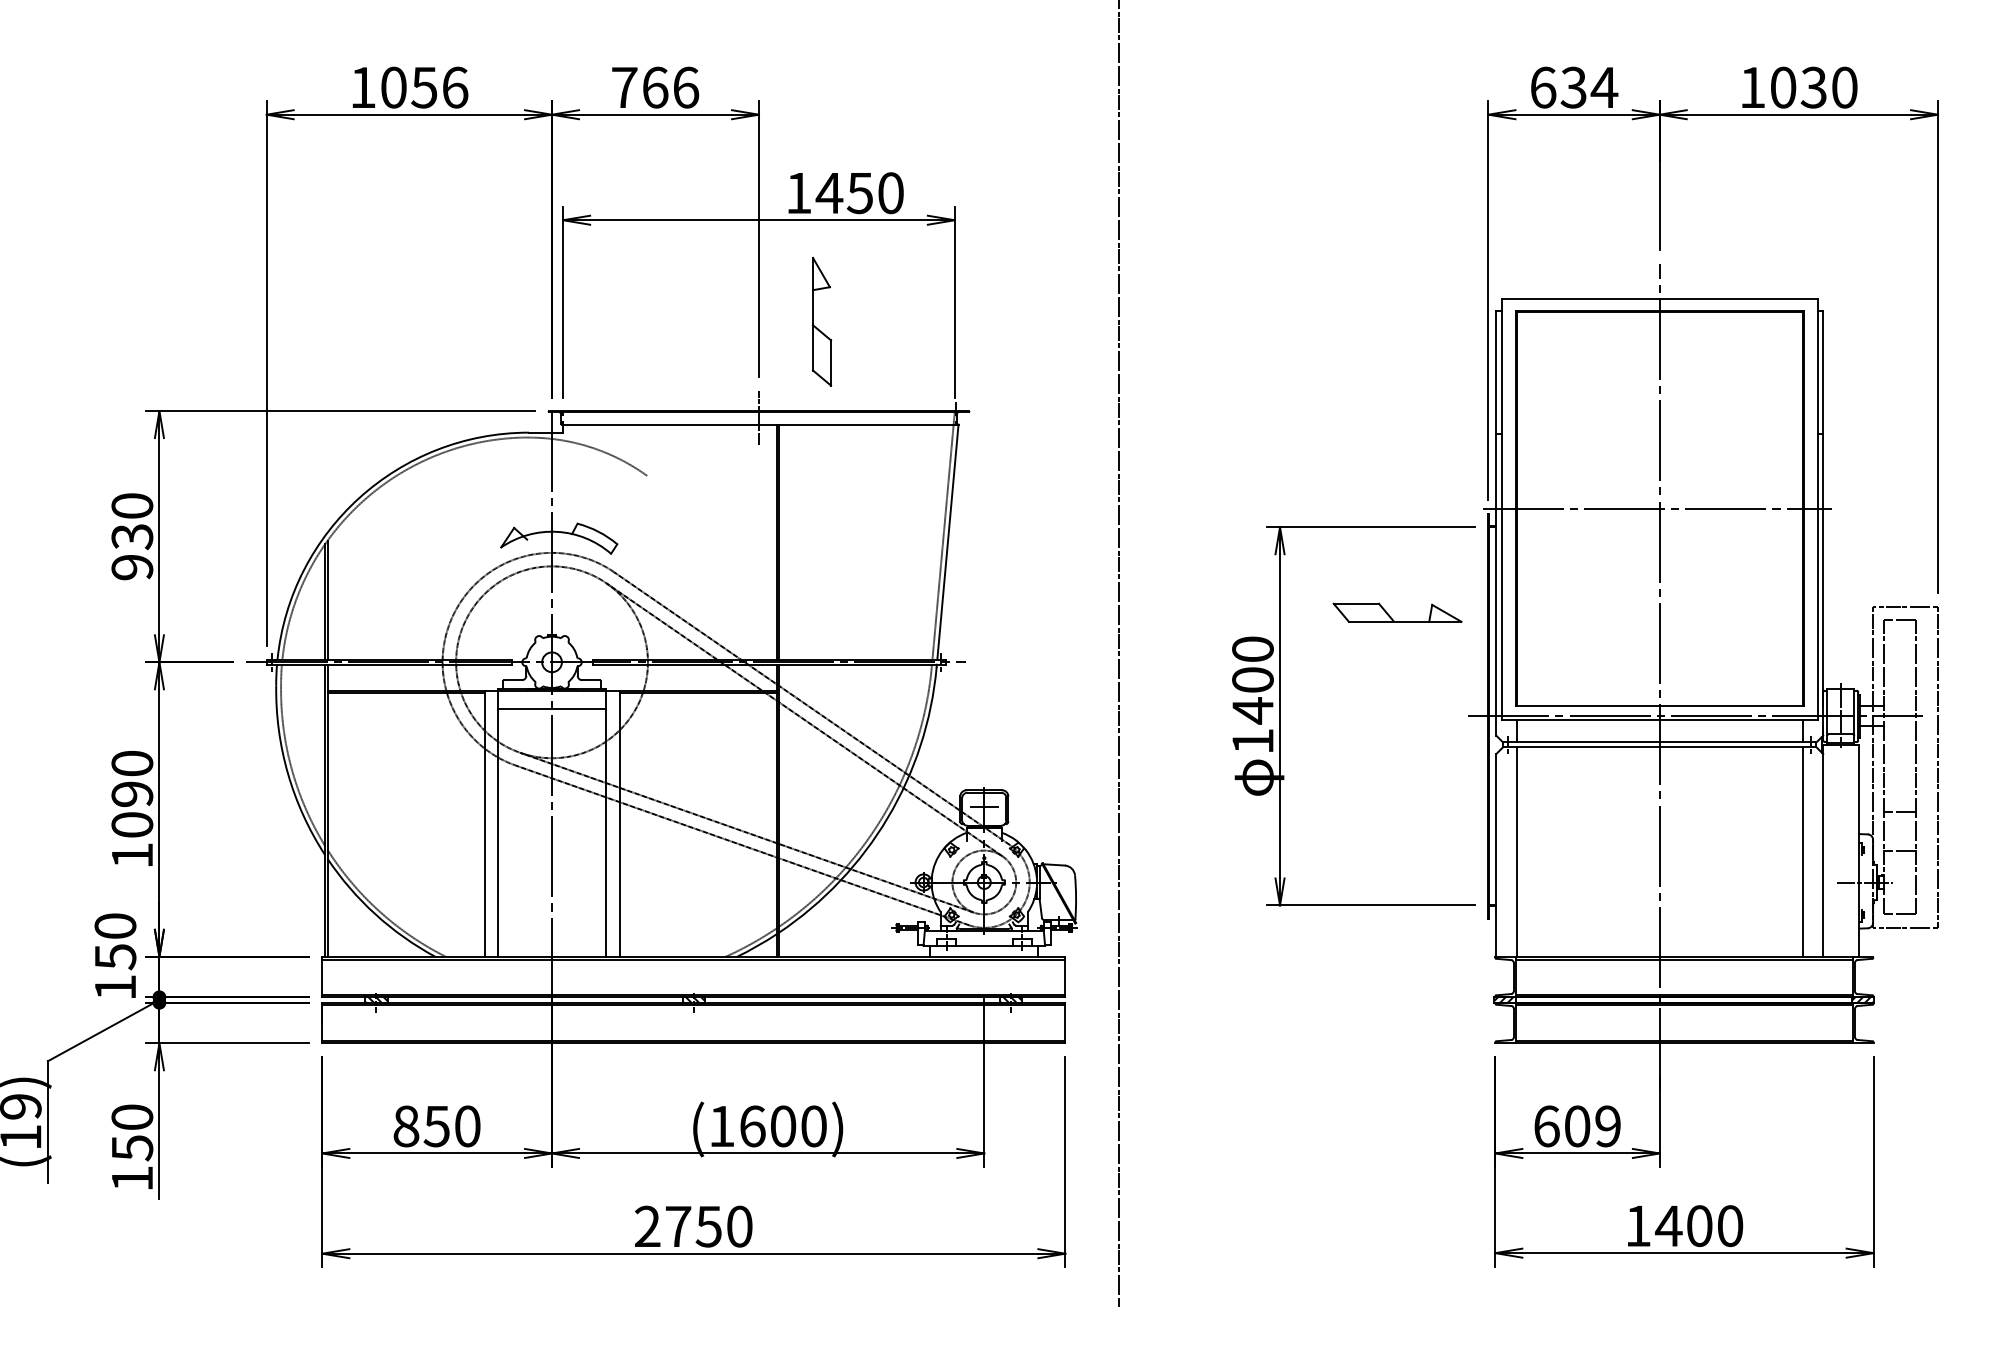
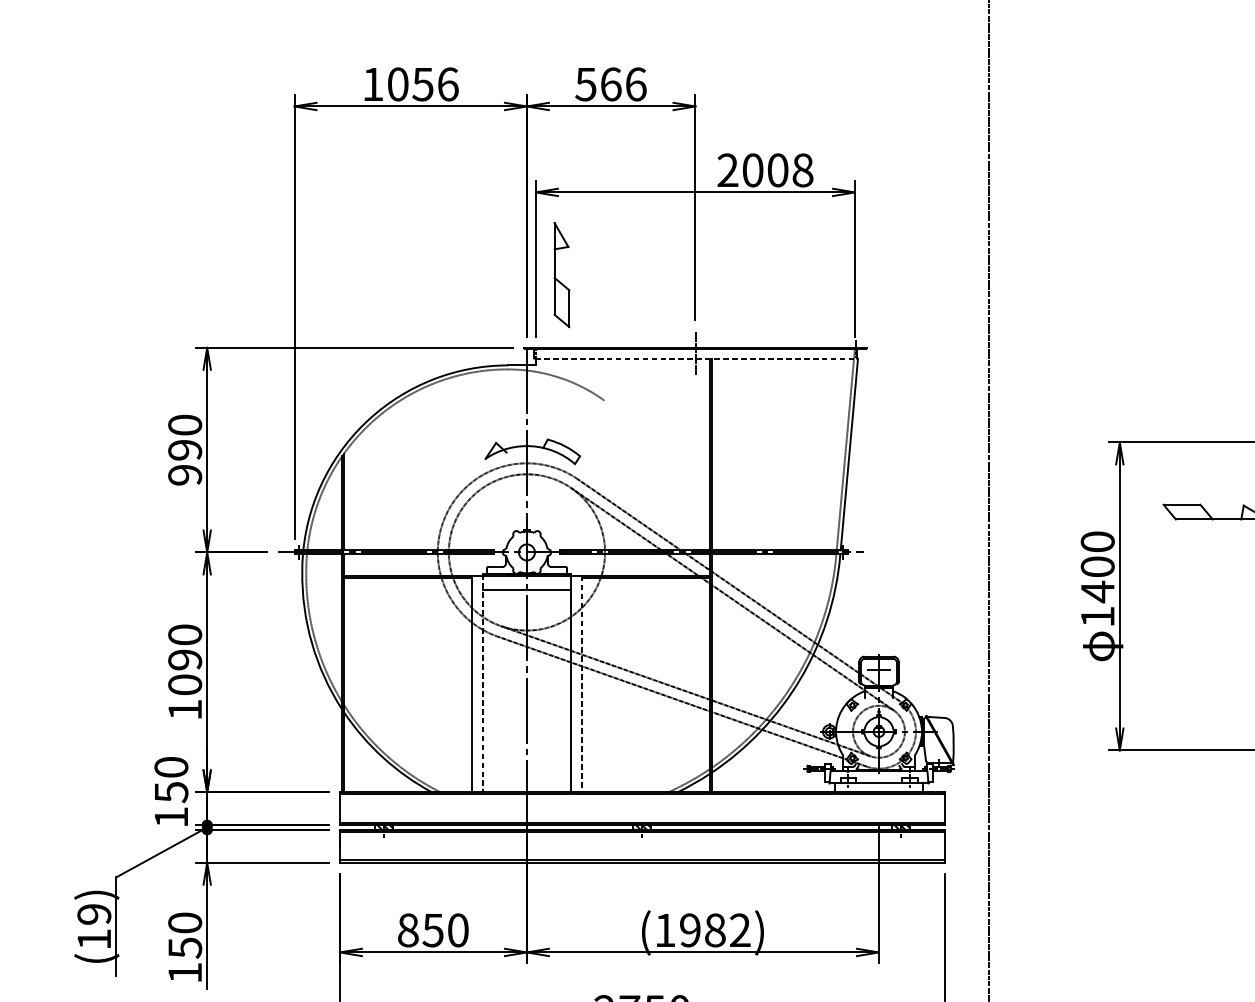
text: (624, 87) -> (585, 84), 766 -> 566
text: (844, 193) -> (765, 170), 1450 -> 2008
part: (816, 326) -> (557, 278), moved
line: (760, 424) -> (696, 358), solid -> dashed
text: (132, 537) -> (185, 450), 930 -> 990
line: (498, 823) -> (483, 683), solid -> dashed
line: (619, 823) -> (581, 683), solid -> dashed
text: (783, 1126) -> (715, 930), (1600) -> (1982)

